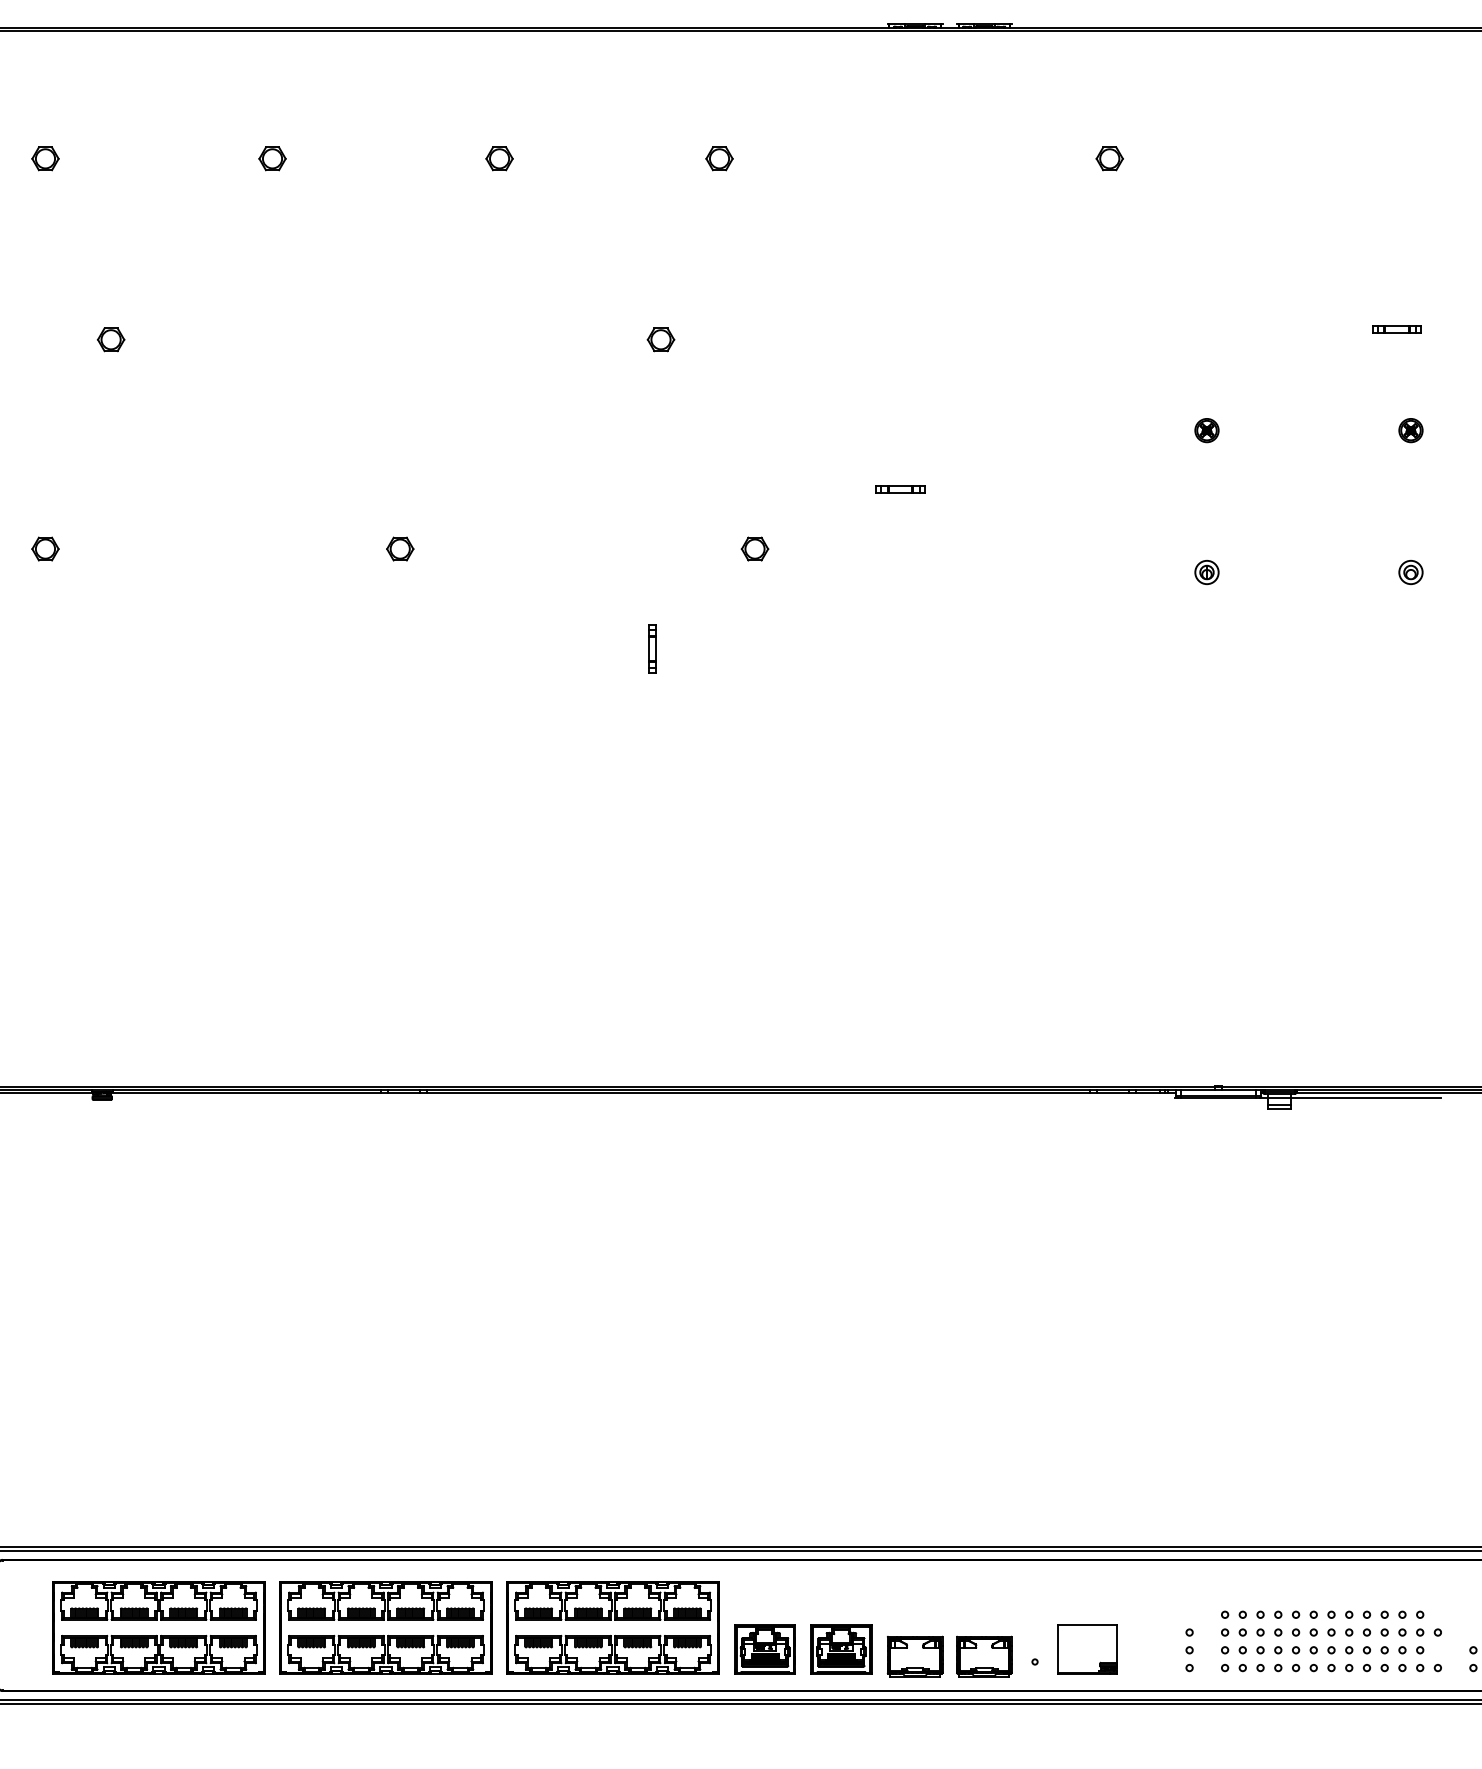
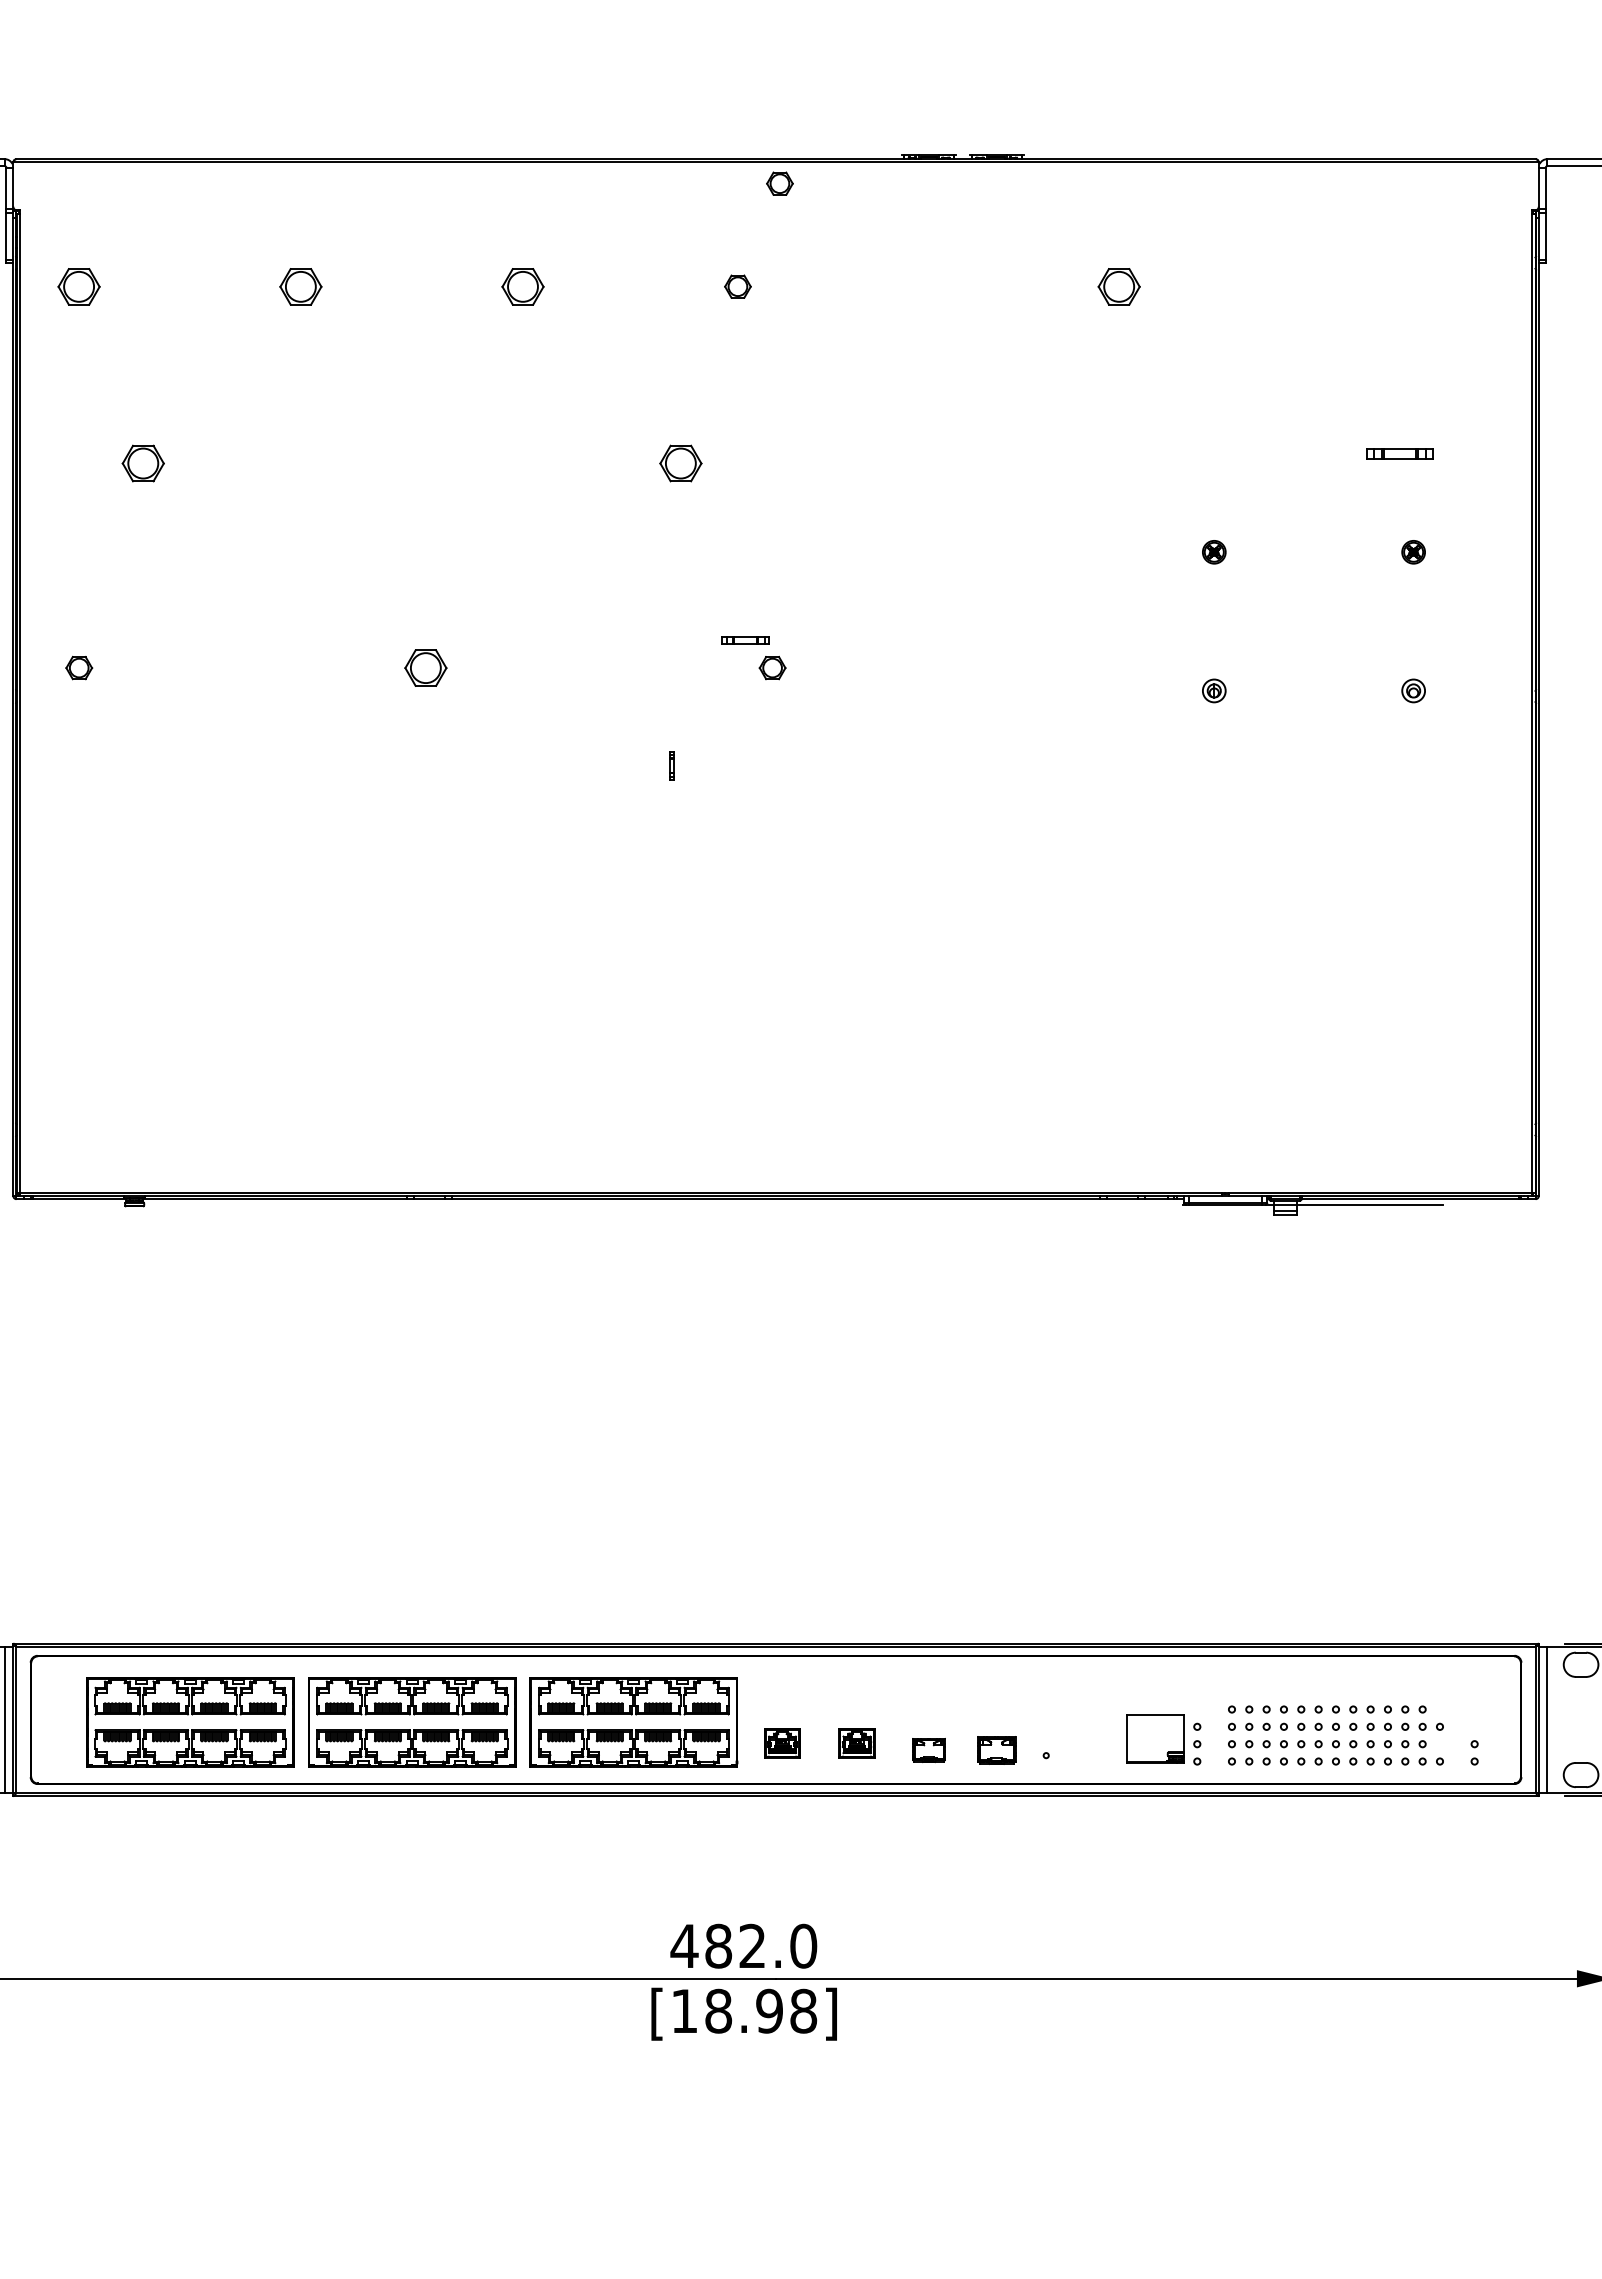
part: (762, 53) -> (779, 183), added
part: (45, 158) -> (79, 286), size x1.6
part: (272, 158) -> (301, 286), size x1.6
part: (499, 158) -> (522, 286), size x1.6
part: (1109, 158) -> (1119, 286), size x1.6
part: (1396, 329) -> (1399, 453), size x1.4
part: (111, 339) -> (143, 463), size x1.6
part: (660, 339) -> (680, 463), size x1.6
part: (900, 489) -> (745, 640), moved
part: (399, 548) -> (425, 667), size x1.6
part: (652, 648) -> (672, 765), size x0.6
part: (765, 1648) -> (782, 1742), size x0.6
part: (840, 1648) -> (856, 1742), size x0.6
part: (1087, 1648) -> (1155, 1738), moved
part: (914, 1656) -> (928, 1750), size x0.6
part: (984, 1656) -> (996, 1750), size x0.7

